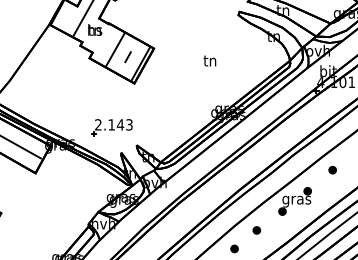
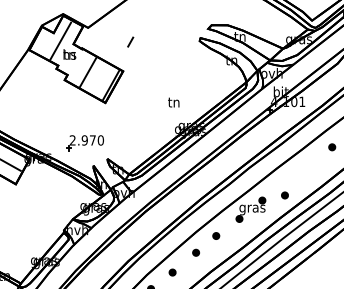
line: (127, 56) -> (130, 41), moved
text: (209, 60) -> (173, 102), moved
text: (120, 124) -> (92, 140), 2.143 -> 2.970
part: (332, 170) -> (284, 195), moved

